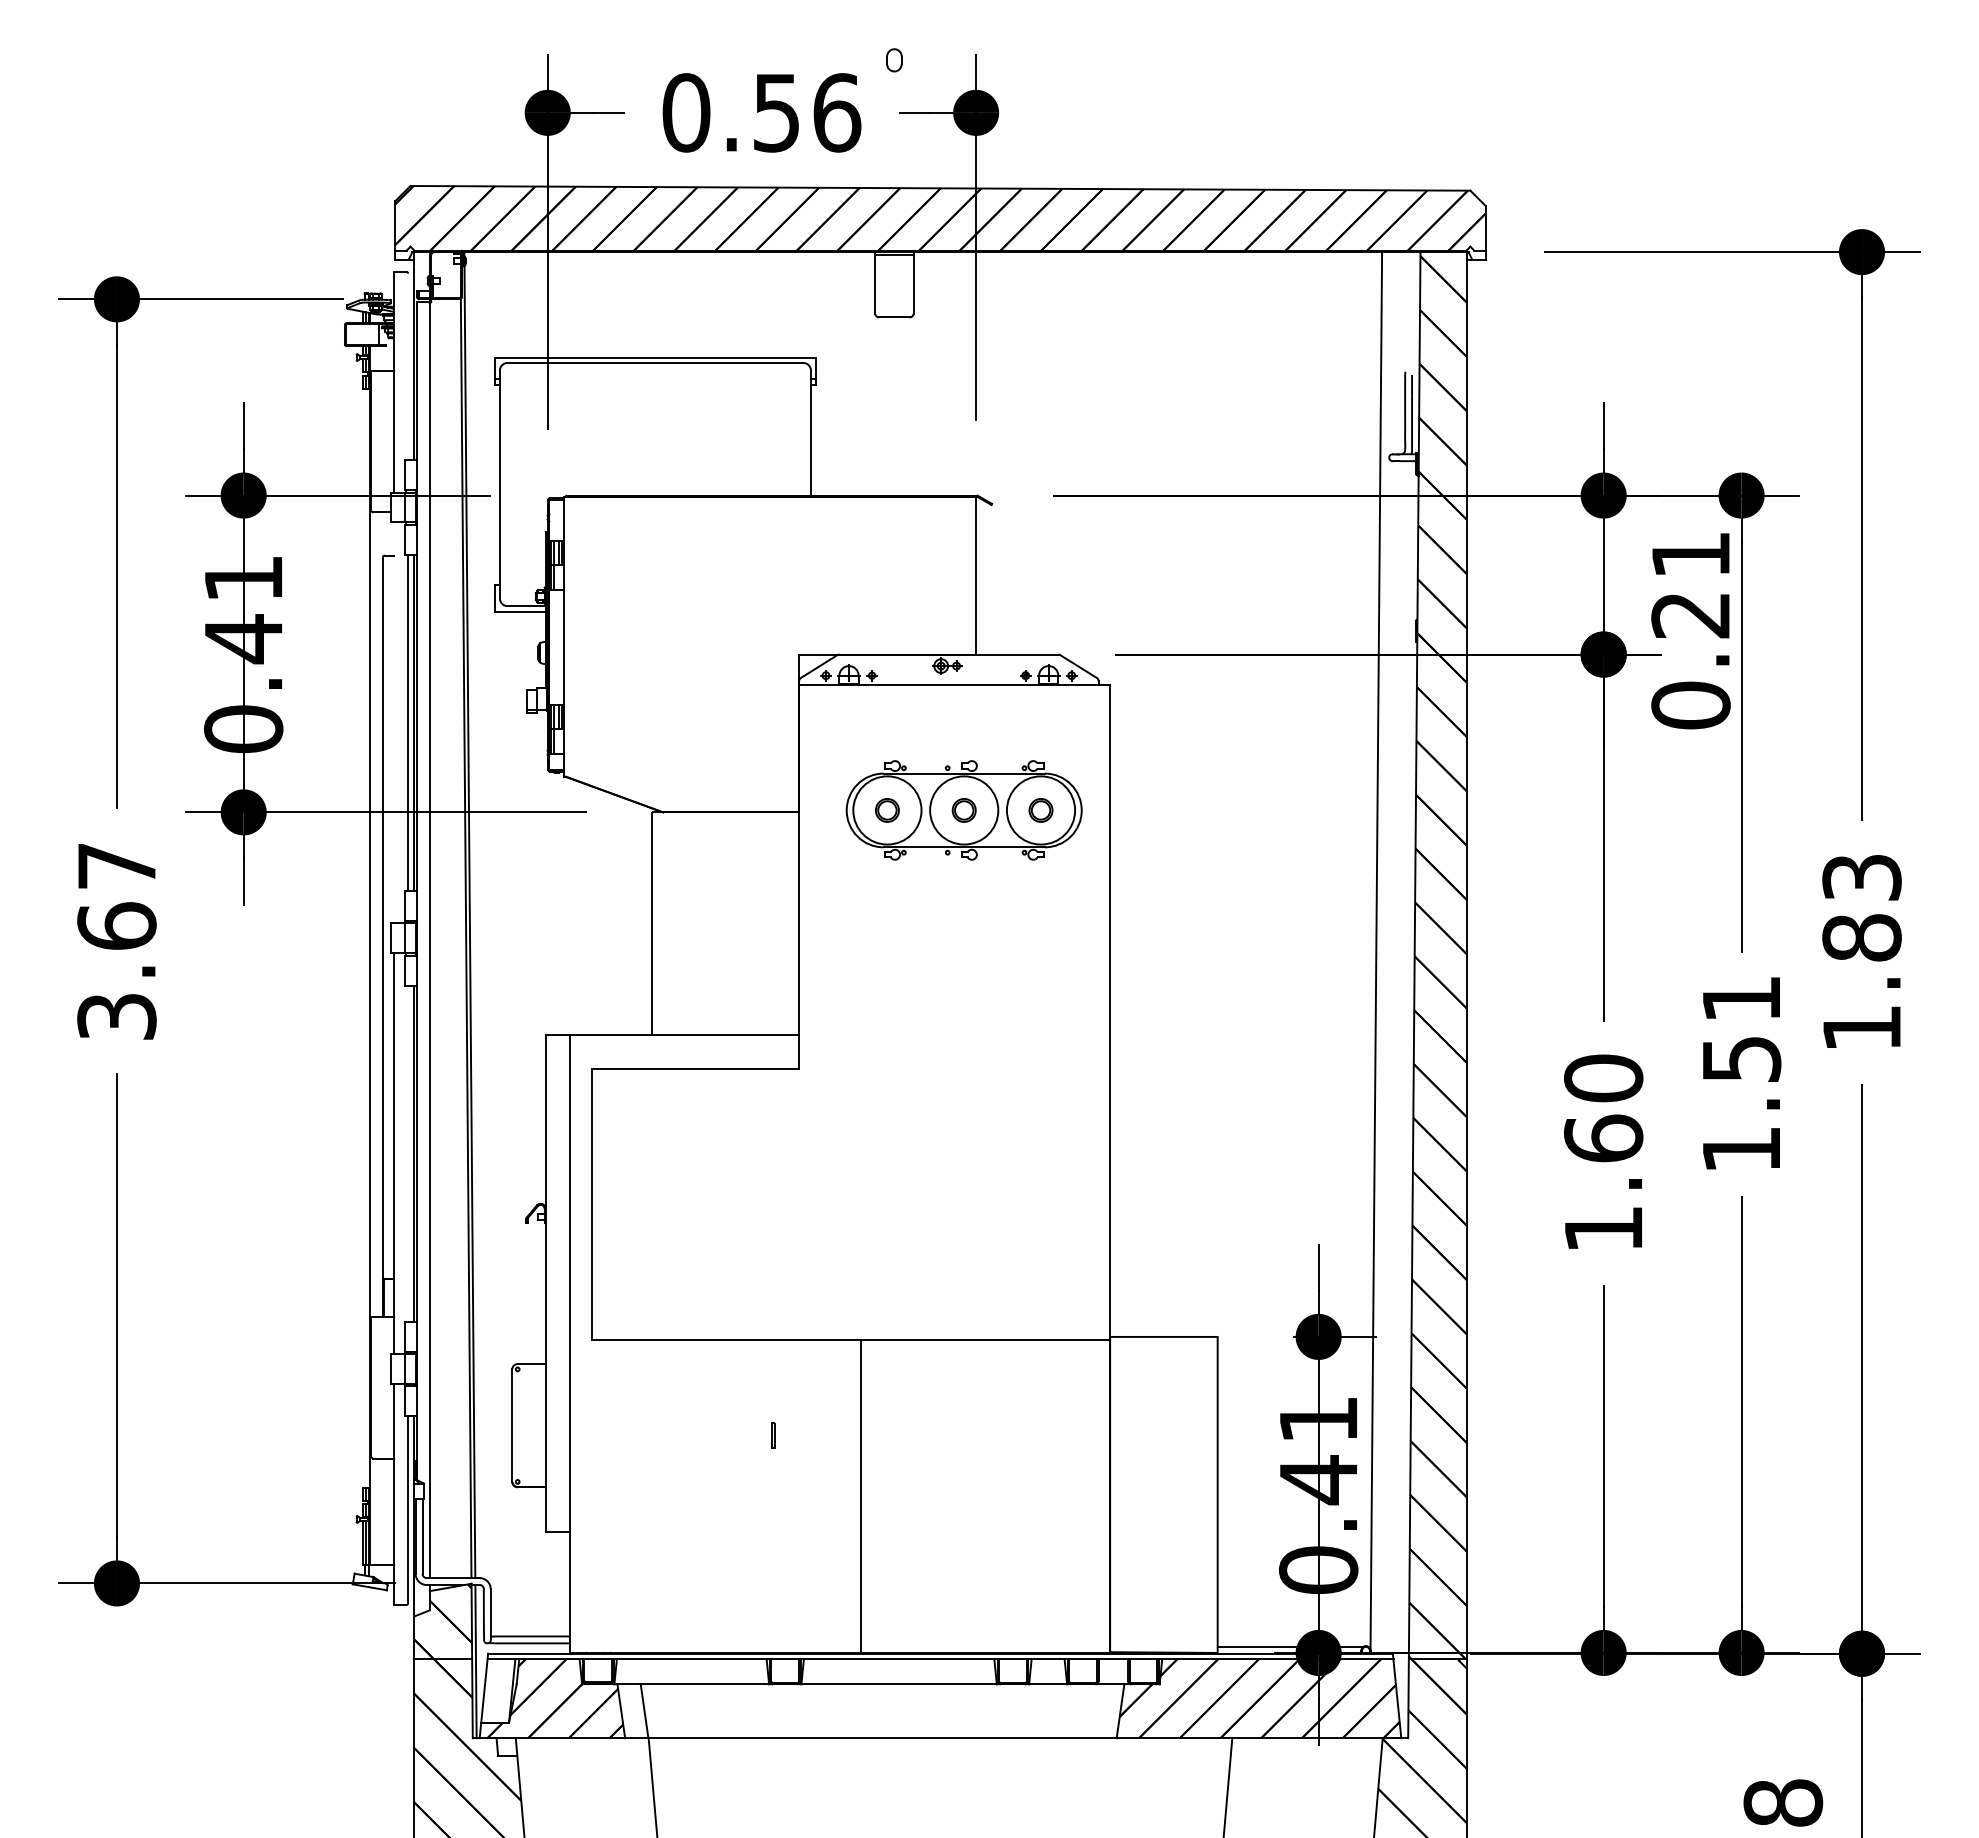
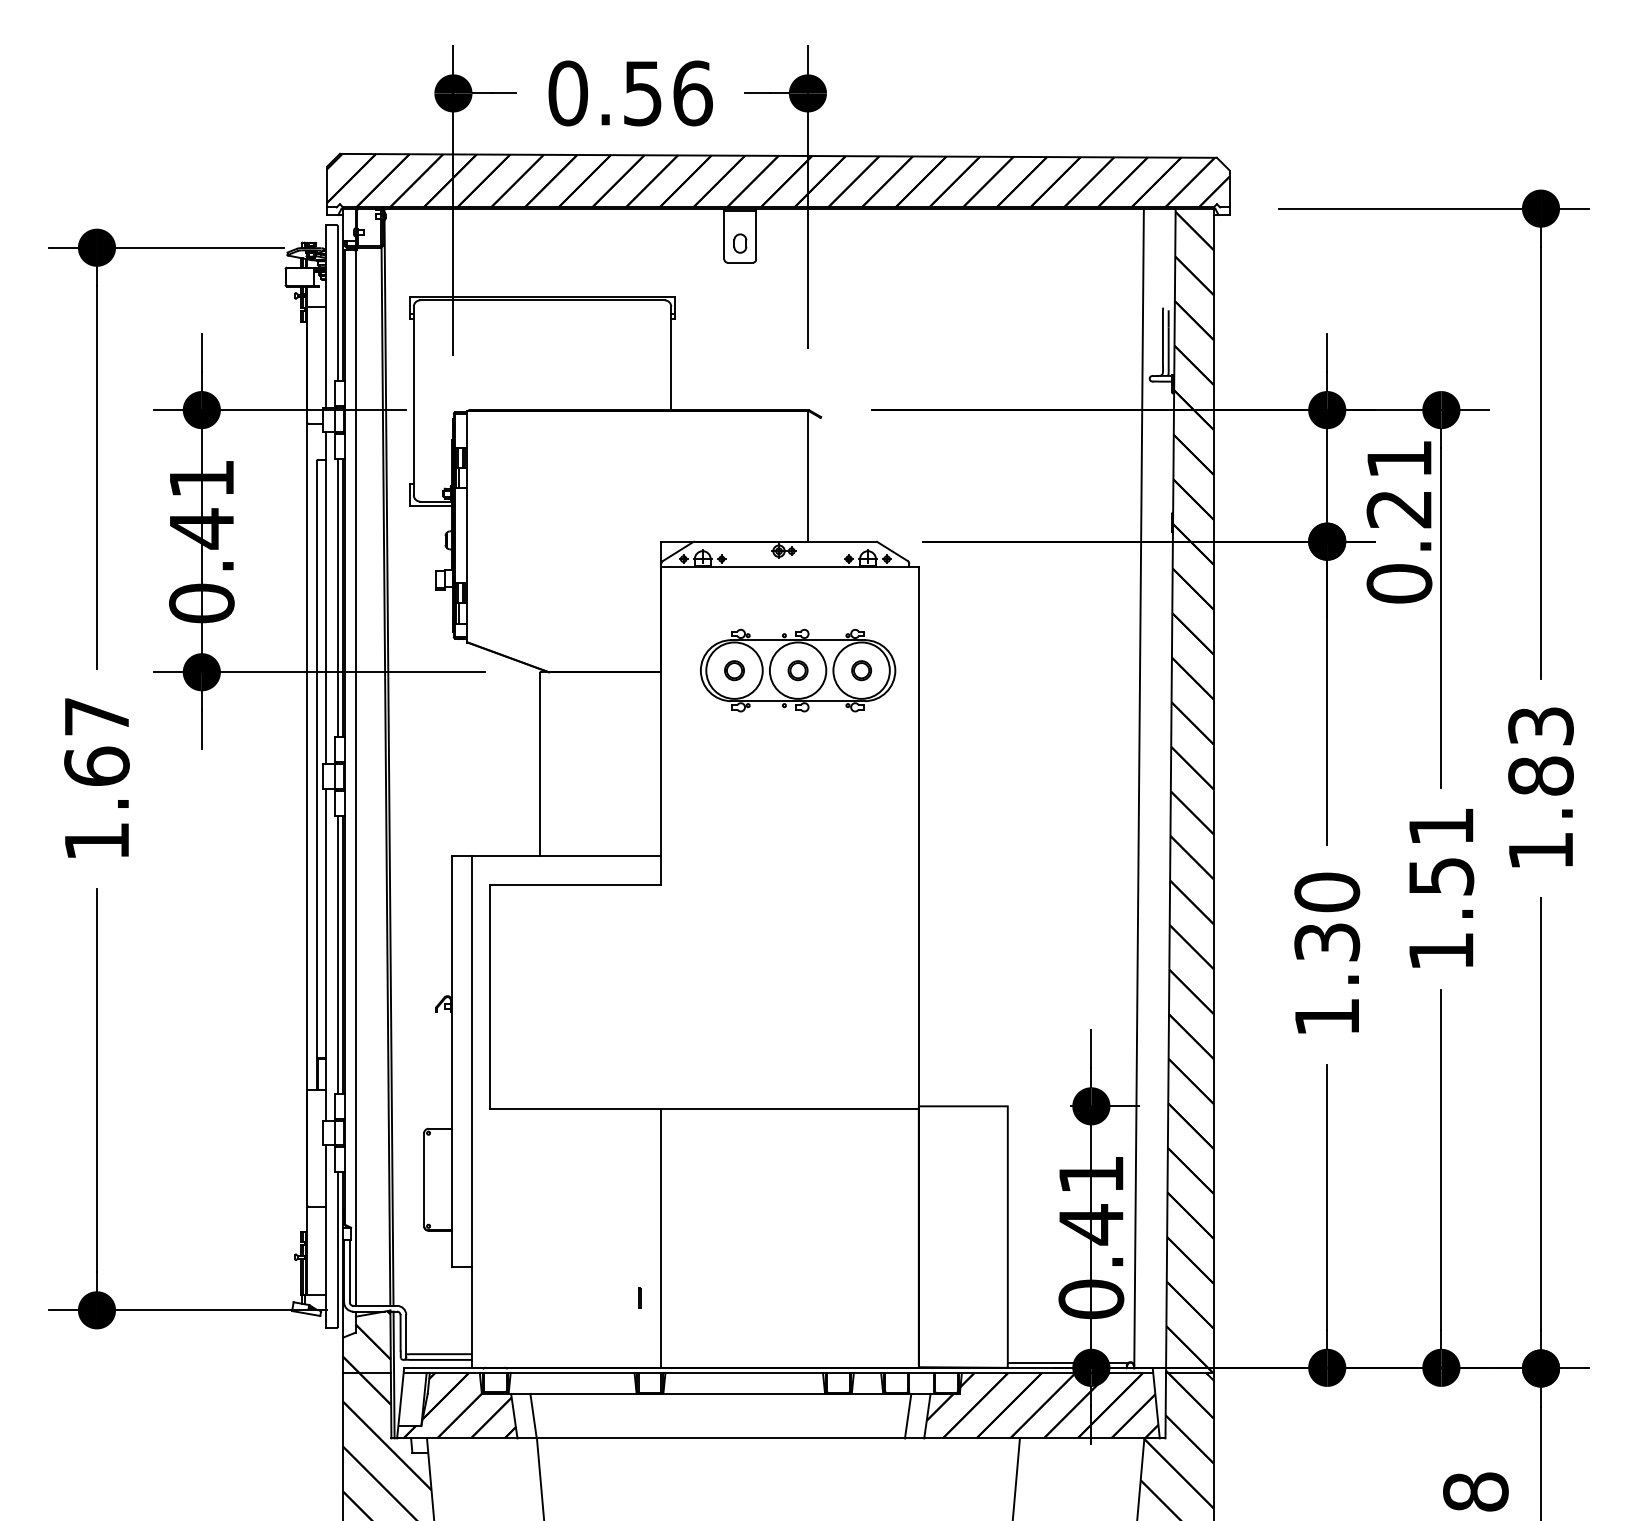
part: (894, 60) -> (740, 243), moved
line: (408, 366) -> (338, 303), added
line: (393, 722) -> (325, 597), added
text: (116, 1016) -> (96, 841), 3.67 -> 1.67
text: (1603, 1138) -> (1327, 942), 1.60 -> 1.30
line: (408, 1153) -> (338, 954), added
line: (772, 1435) -> (639, 1297), moved
line: (860, 1496) -> (660, 1238), moved
line: (1097, 1711) -> (908, 1416), added

